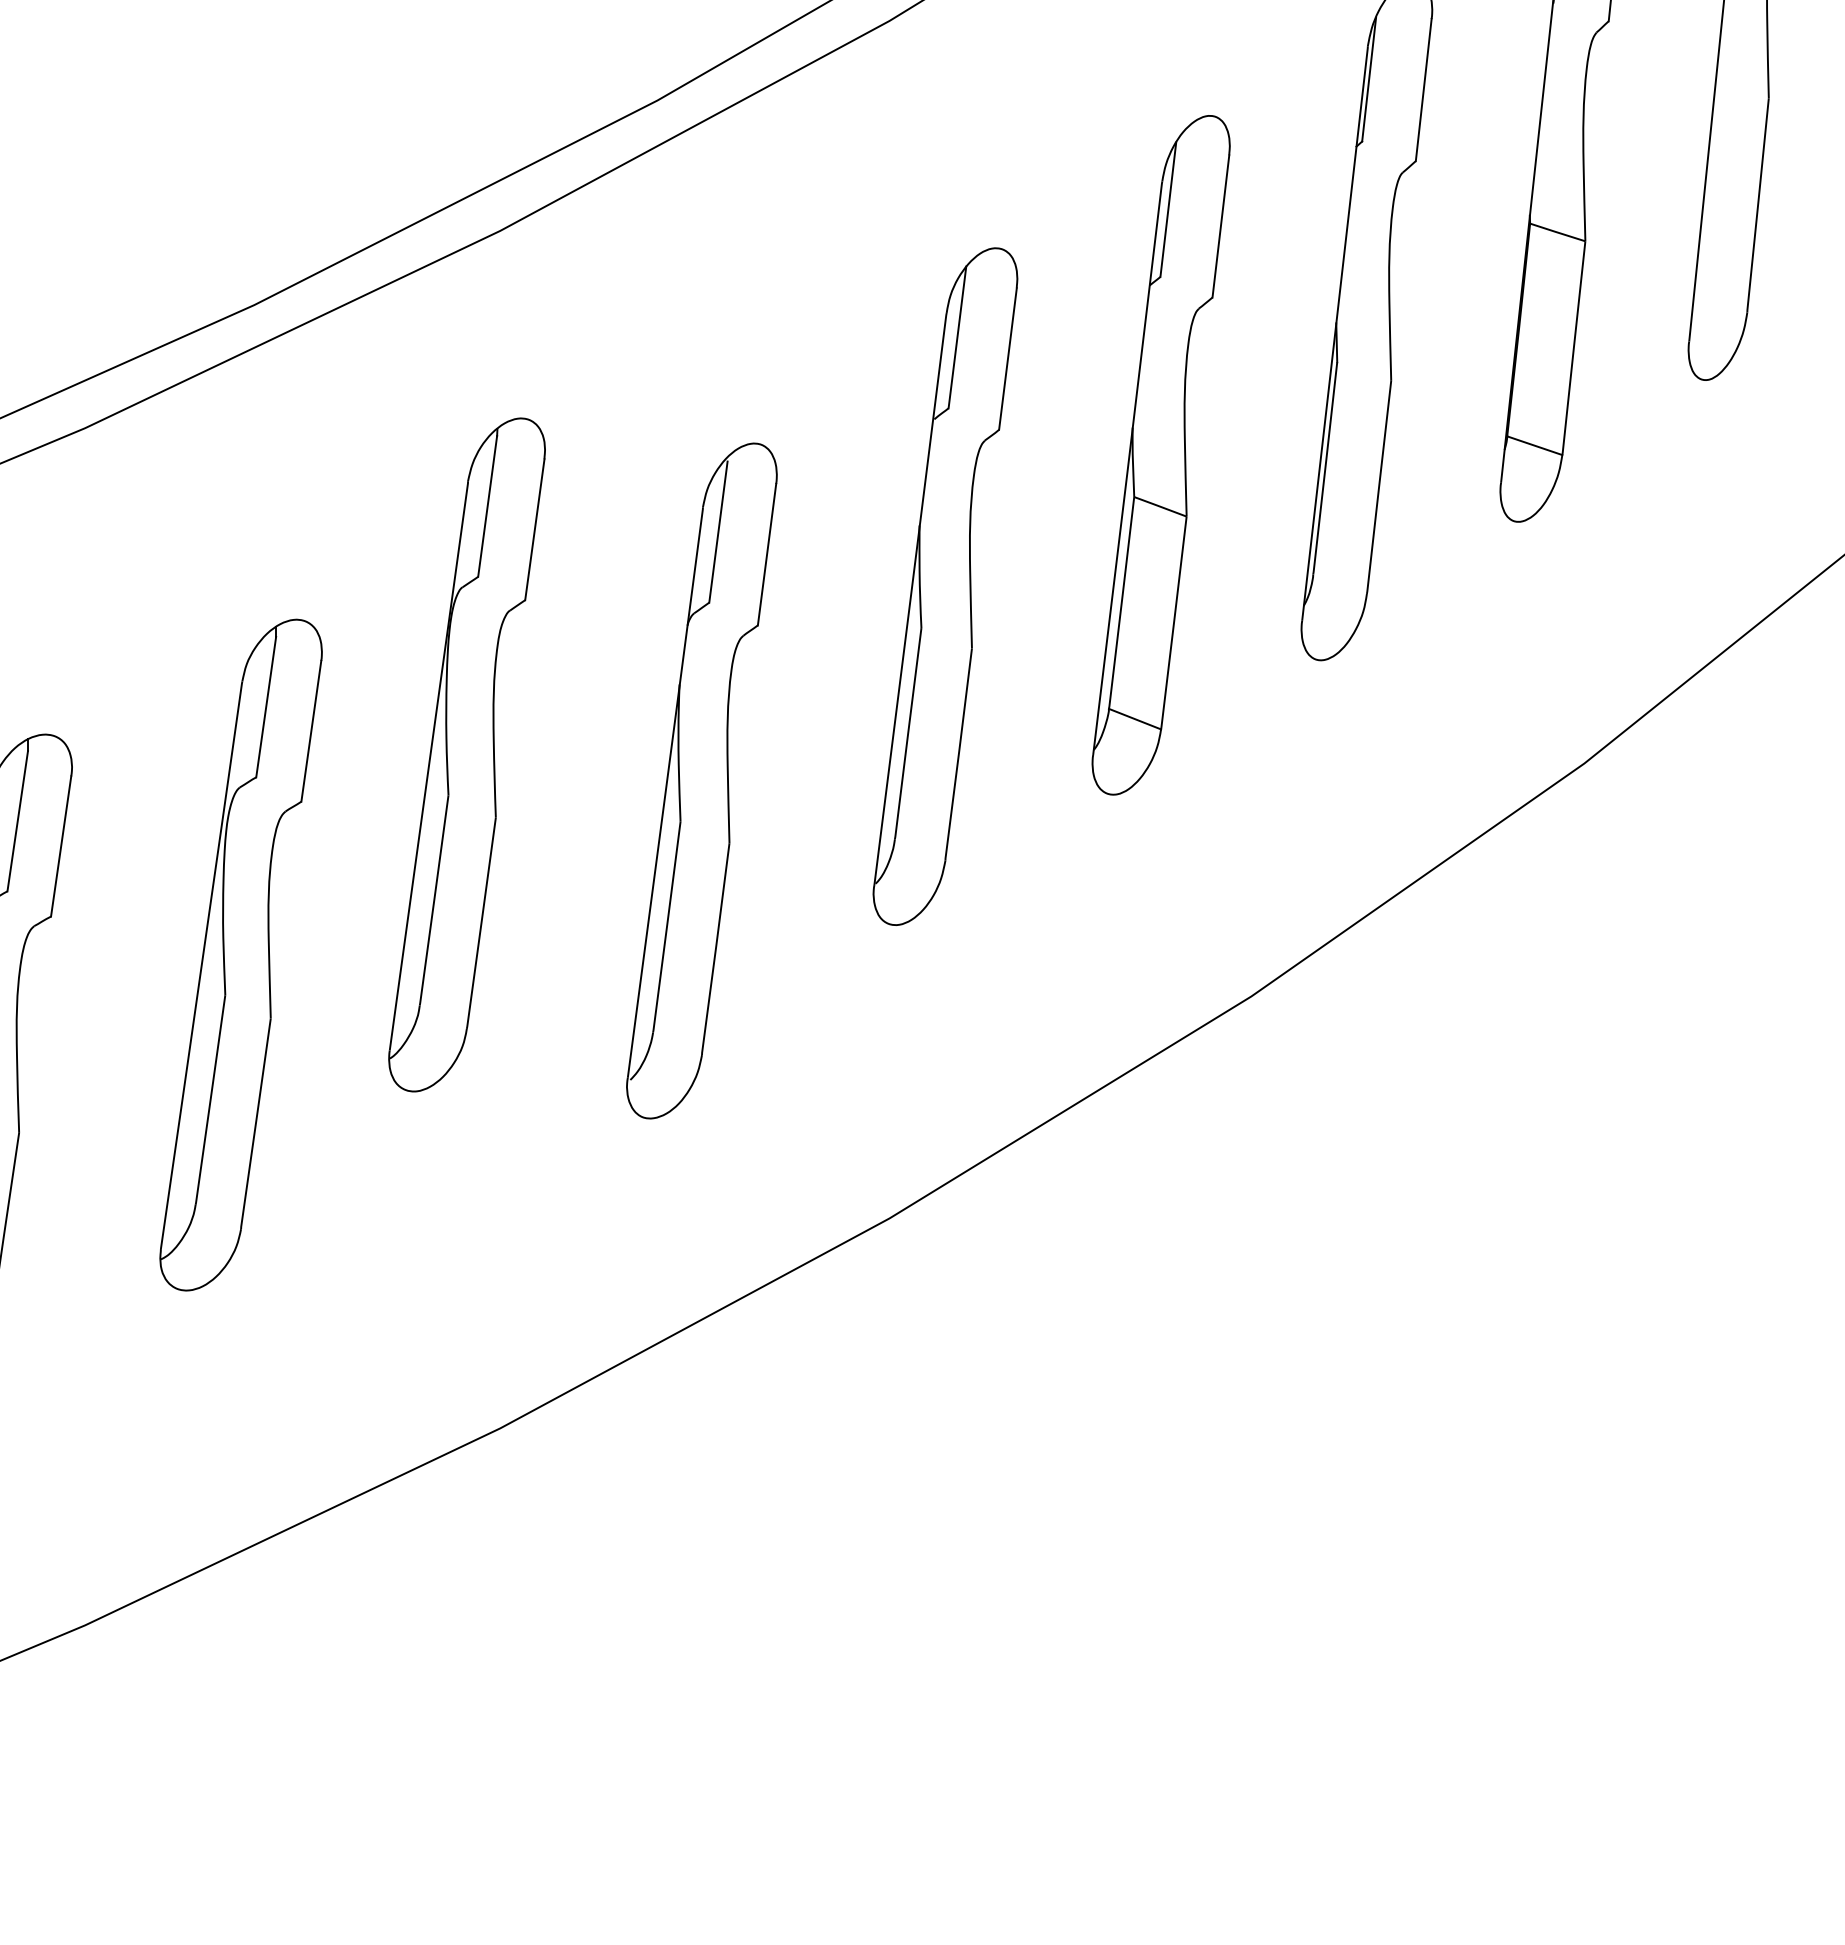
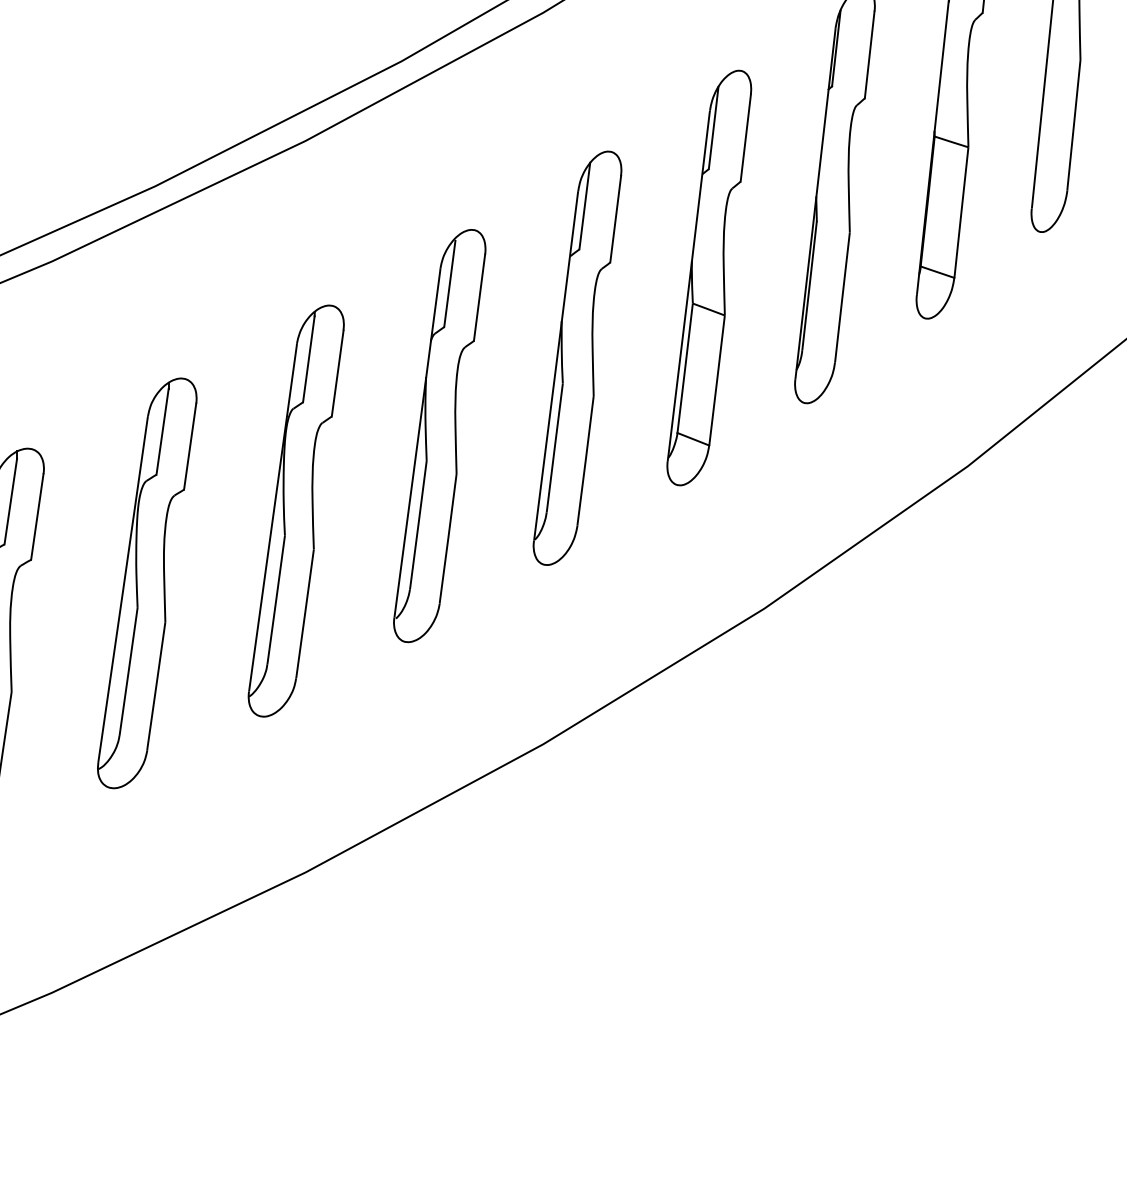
part: (465, 753) -> (295, 510), moved
part: (701, 781) -> (439, 436), moved

